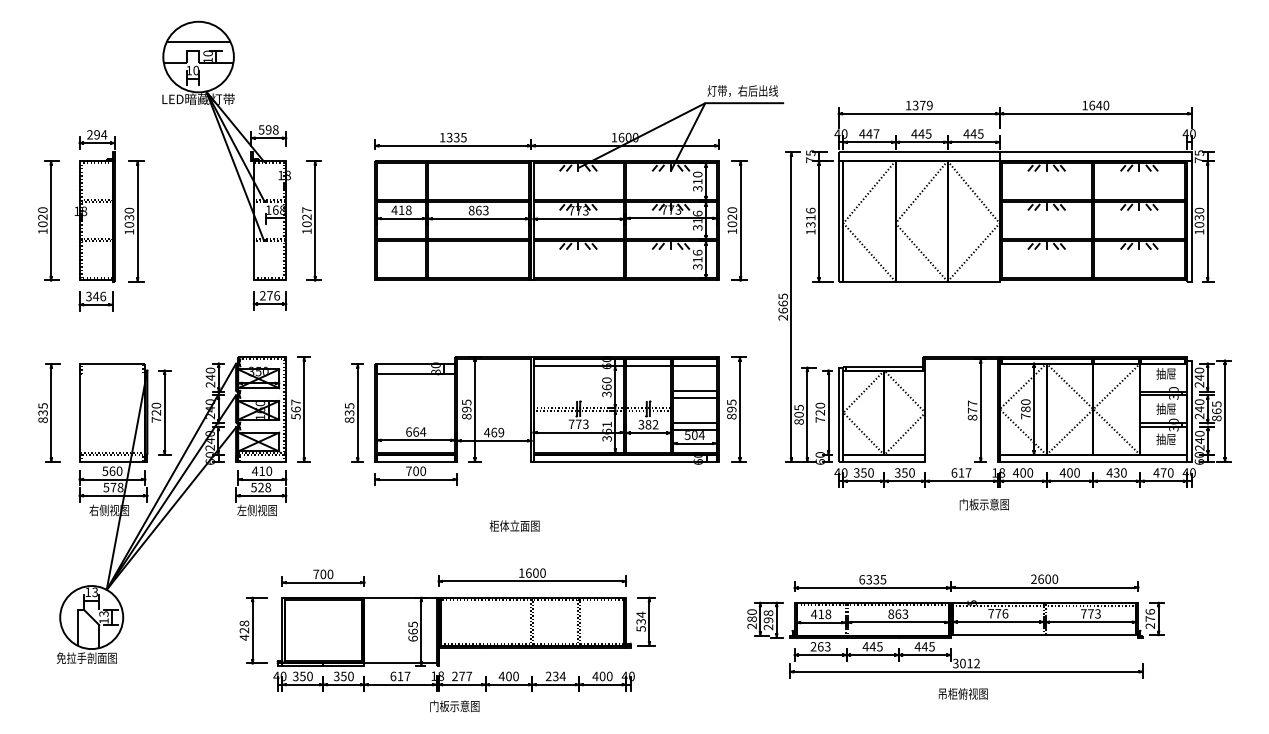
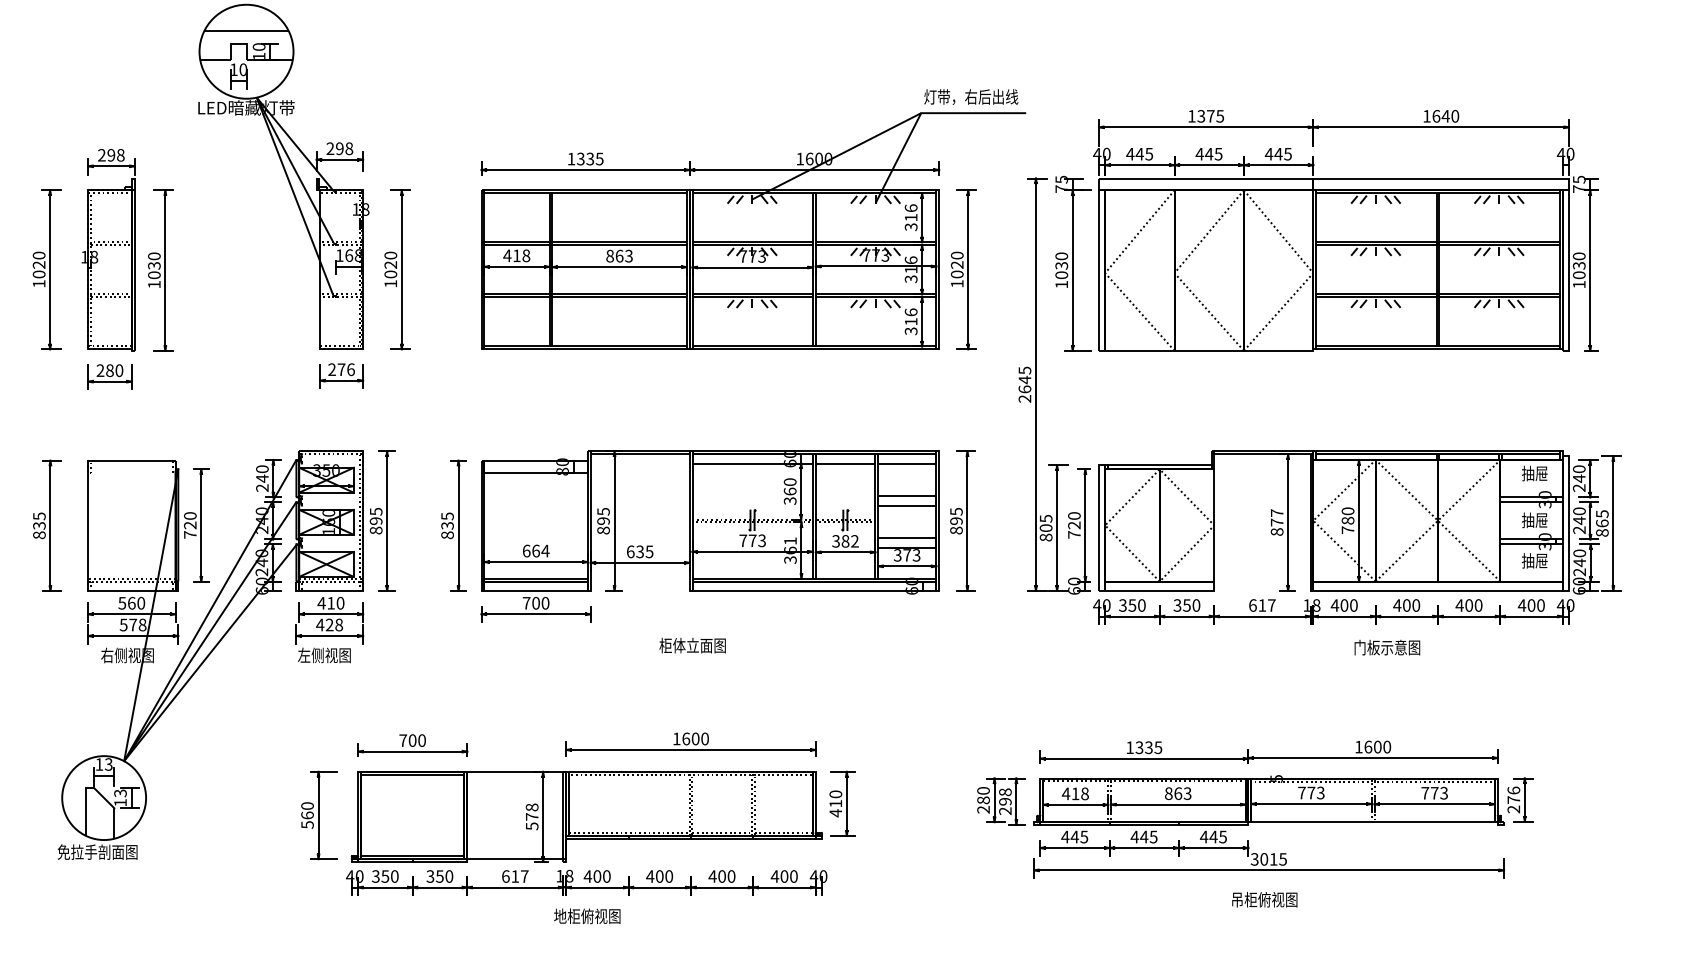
text: (929, 105) -> (1219, 116), 1379 -> 1375
text: (261, 129) -> (330, 148), 598 -> 298
text: (876, 133) -> (1149, 153), 447 -> 445
text: (104, 134) -> (121, 154), 294 -> 298
text: (697, 174) -> (910, 208), 310 -> 316
text: (306, 209) -> (390, 254), 1027 -> 1020
text: (810, 217) -> (1061, 265), 1316 -> 1030
text: (96, 296) -> (110, 370), 346 -> 280
text: (782, 303) -> (1024, 379), 2665 -> 2645
text: (295, 409) -> (375, 521), 567 -> 895
text: (494, 432) -> (640, 551), 469 -> 635
text: (694, 435) -> (906, 555), 504 -> 373
text: (1116, 472) -> (1468, 604), 430 -> 400
text: (1163, 472) -> (1531, 604), 470 -> 400
text: (253, 487) -> (319, 624), 528 -> 428
text: (983, 504) -> (1386, 647), moved
text: (514, 525) -> (692, 644), moved
text: (1033, 578) -> (1358, 746), 2600 -> 1600
text: (862, 579) -> (1130, 747), 6335 -> 1335
text: (1005, 613) -> (1320, 792), 776 -> 773
text: (640, 621) -> (834, 803), 534 -> 410
text: (244, 630) -> (307, 815), 428 -> 560
text: (412, 631) -> (531, 816), 665 -> 578
text: (820, 646) -> (1074, 836), 263 -> 445
text: (976, 663) -> (1282, 859), 3012 -> 3015
text: (461, 676) -> (596, 876), 277 -> 400
text: (555, 676) -> (721, 876), 234 -> 400
text: (449, 706) -> (580, 916), 门板示意图 -> 地柜俯视图

